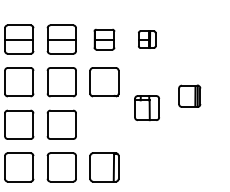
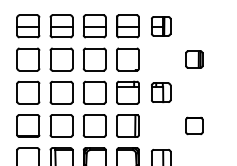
part: (103, 39) -> (127, 26), size x1.43
part: (147, 39) -> (161, 26), size x1.43
part: (189, 96) -> (194, 59), moved
part: (147, 107) -> (161, 92), moved
part: (103, 124) -> (127, 92), added
part: (189, 166) -> (194, 125), added

